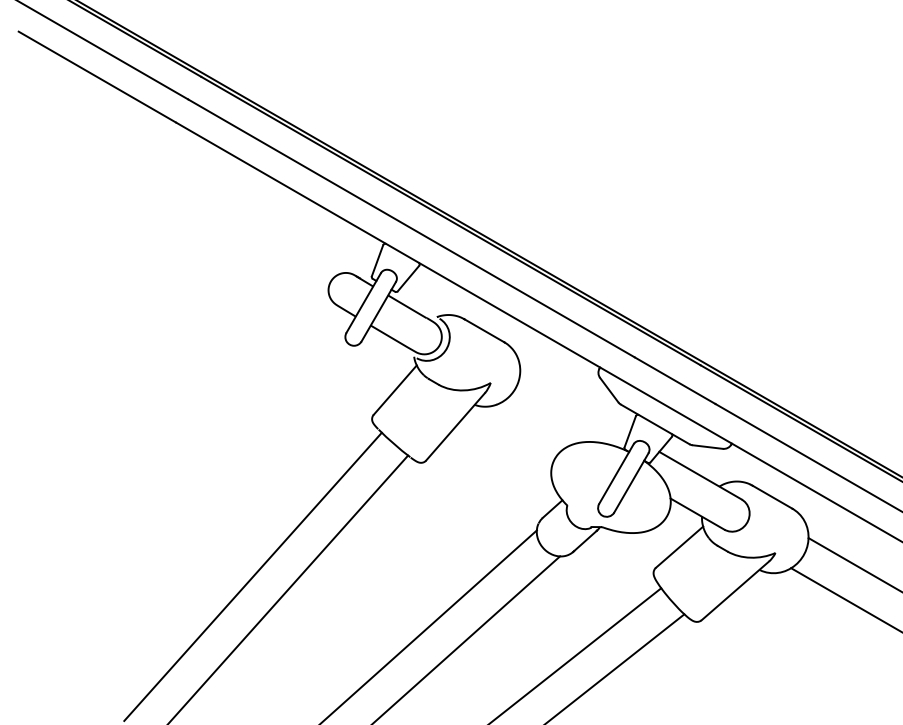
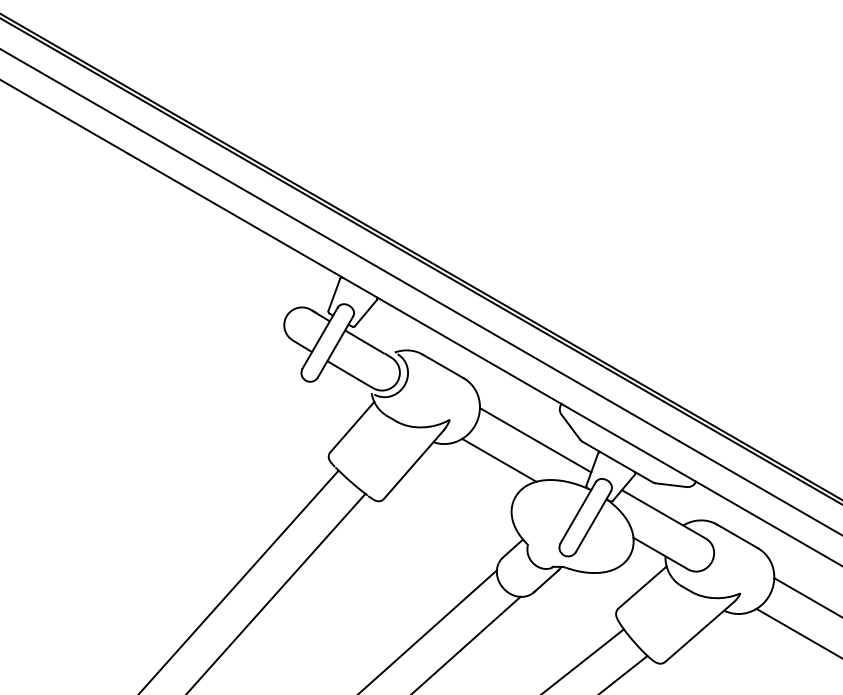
line: (574, 402) -> (535, 439), added
line: (538, 422) -> (498, 460), added

